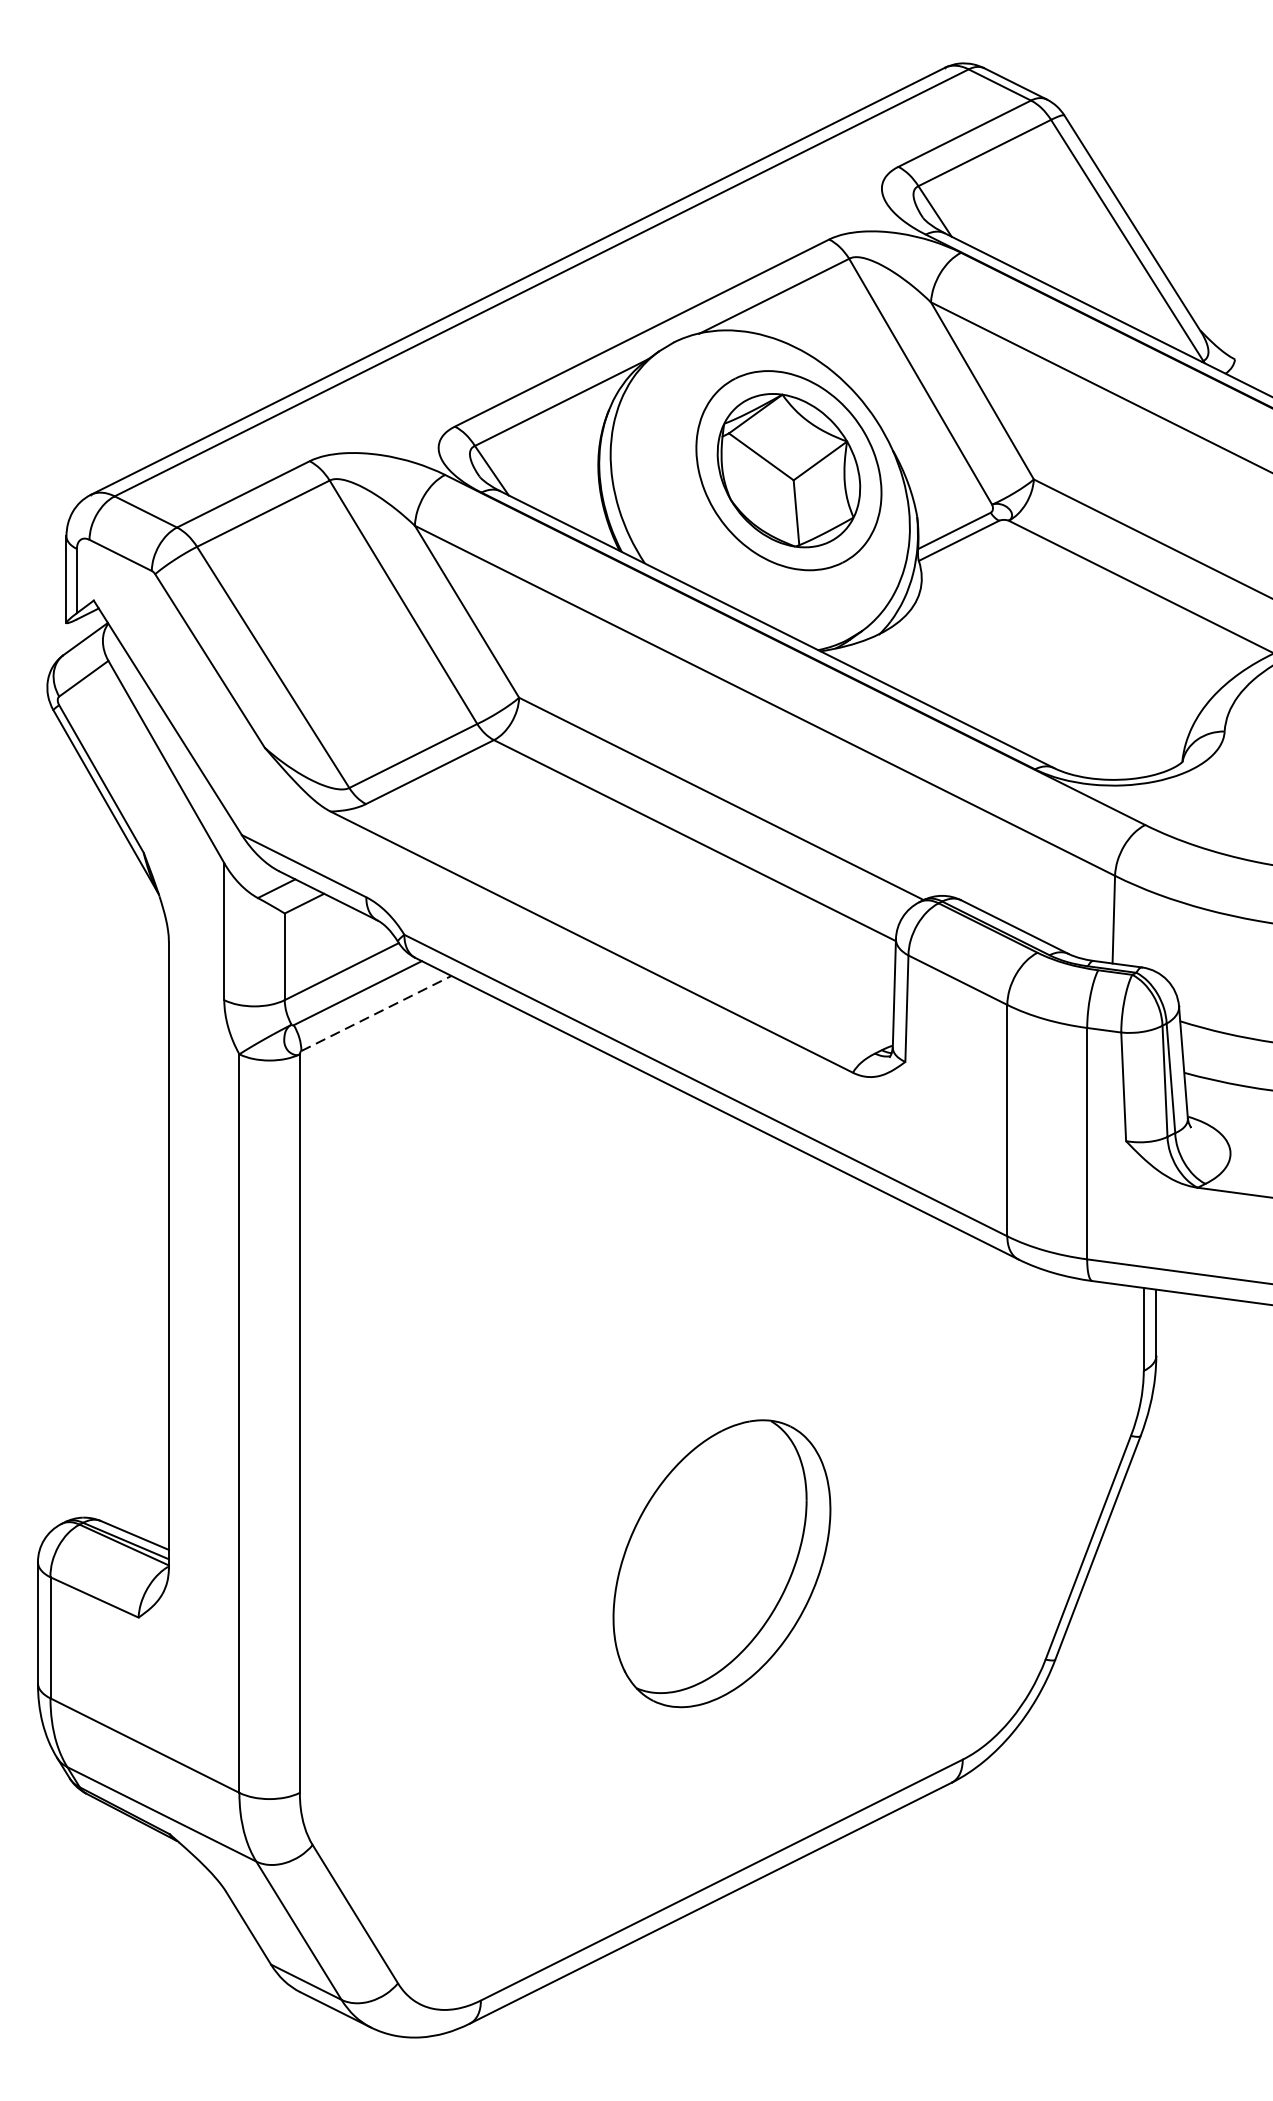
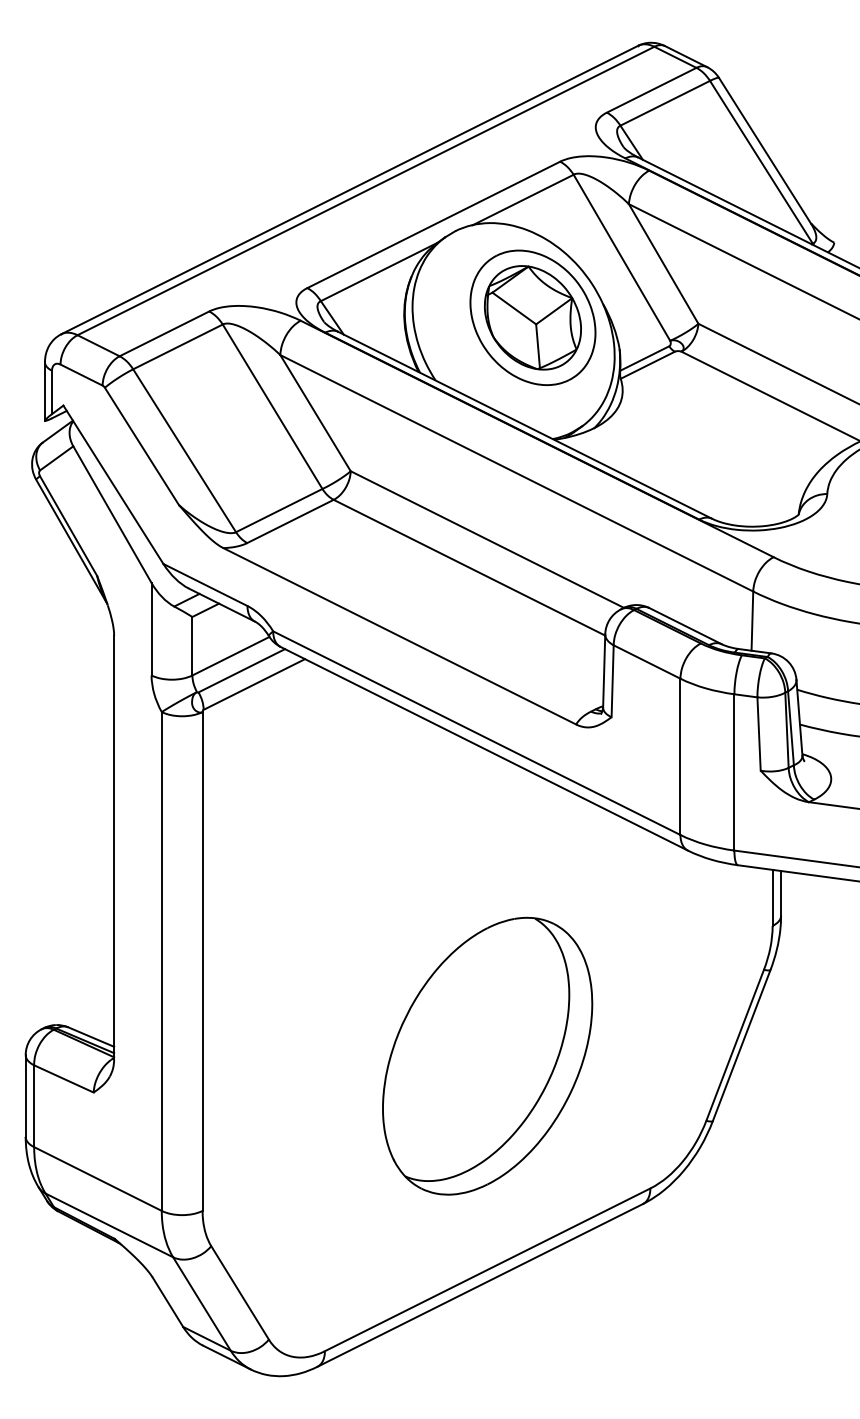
line: (376, 1013) -> (254, 684), dashed -> solid
part: (721, 1562) -> (487, 1055), size x1.43

